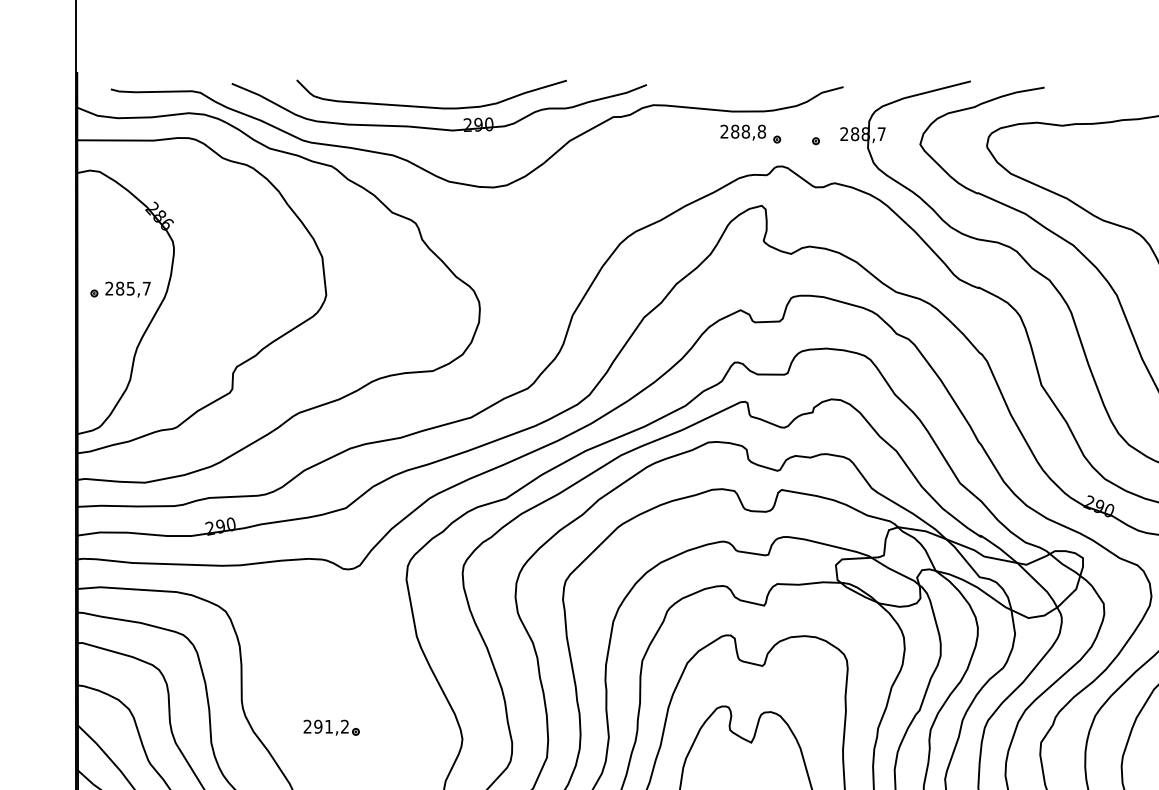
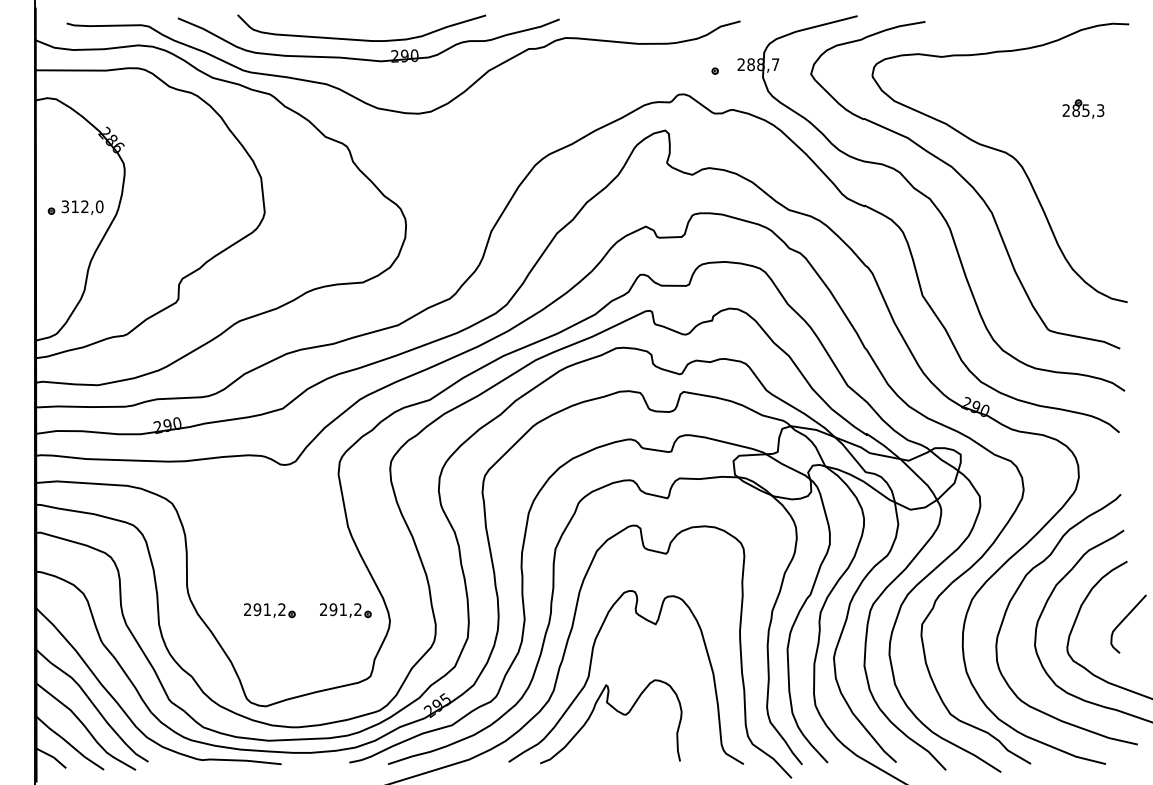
part: (751, 133) -> (655, 64), removed
text: (128, 288) -> (82, 206), 285,7 -> 312,0
part: (414, 727) -> (345, 610), added

